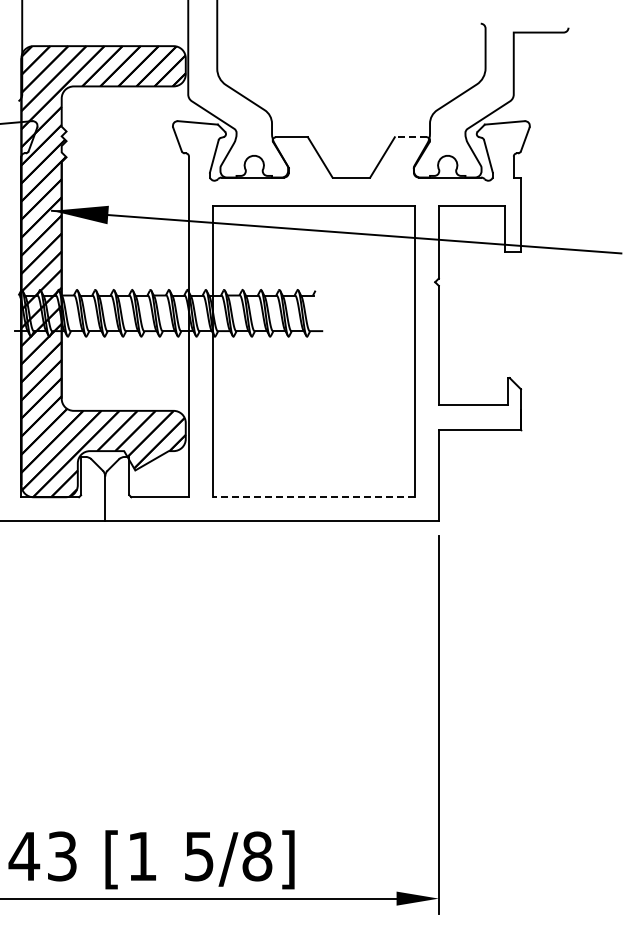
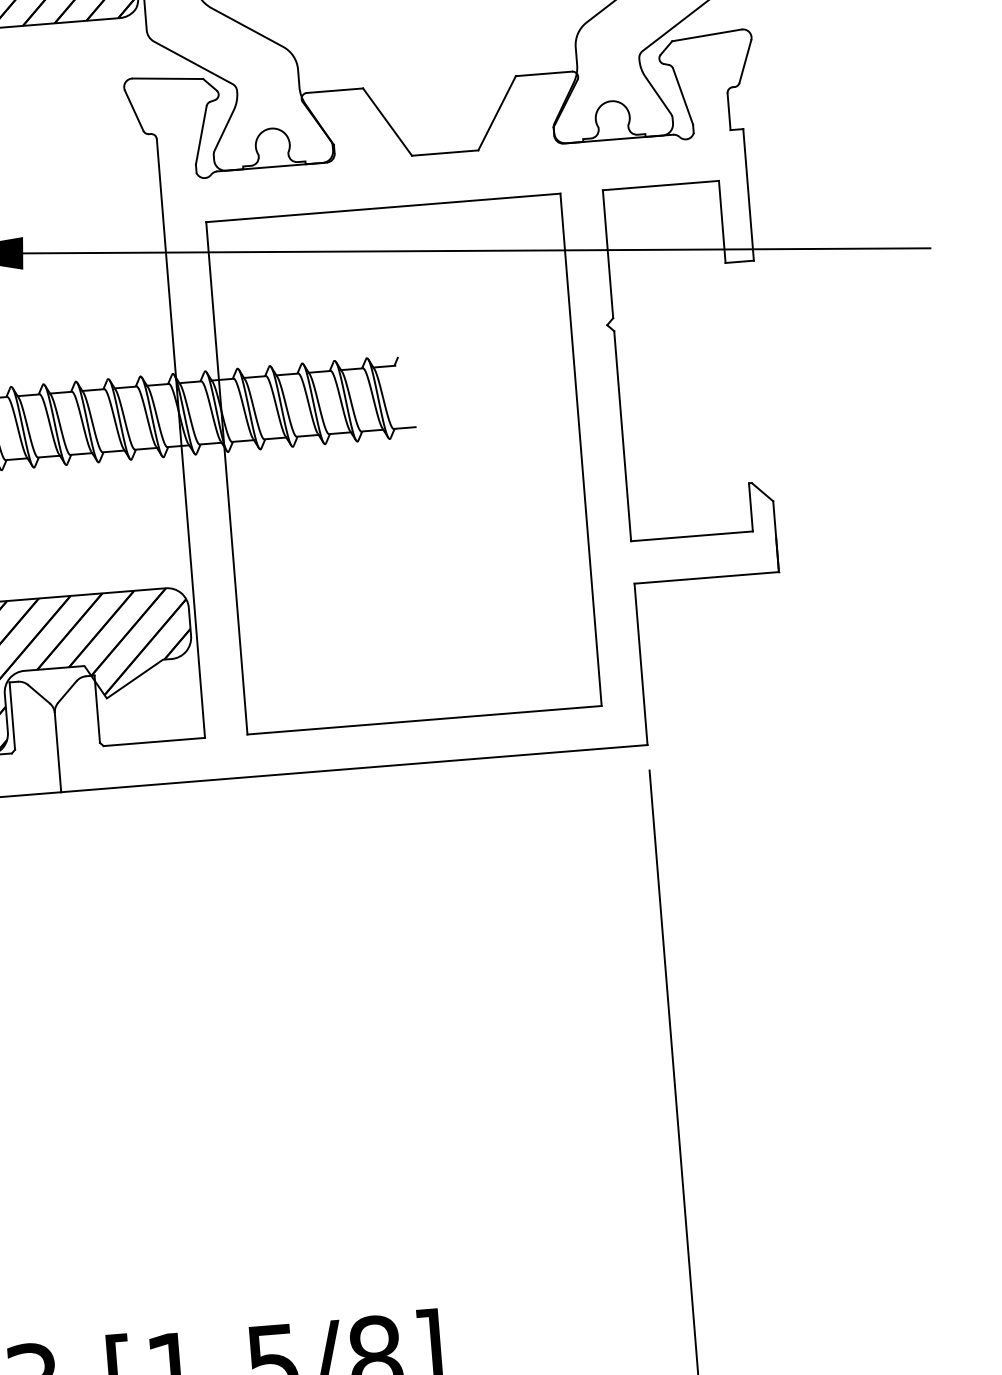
line: (410, 137) -> (543, 74), dashed -> solid
line: (313, 497) -> (423, 720), dashed -> solid

